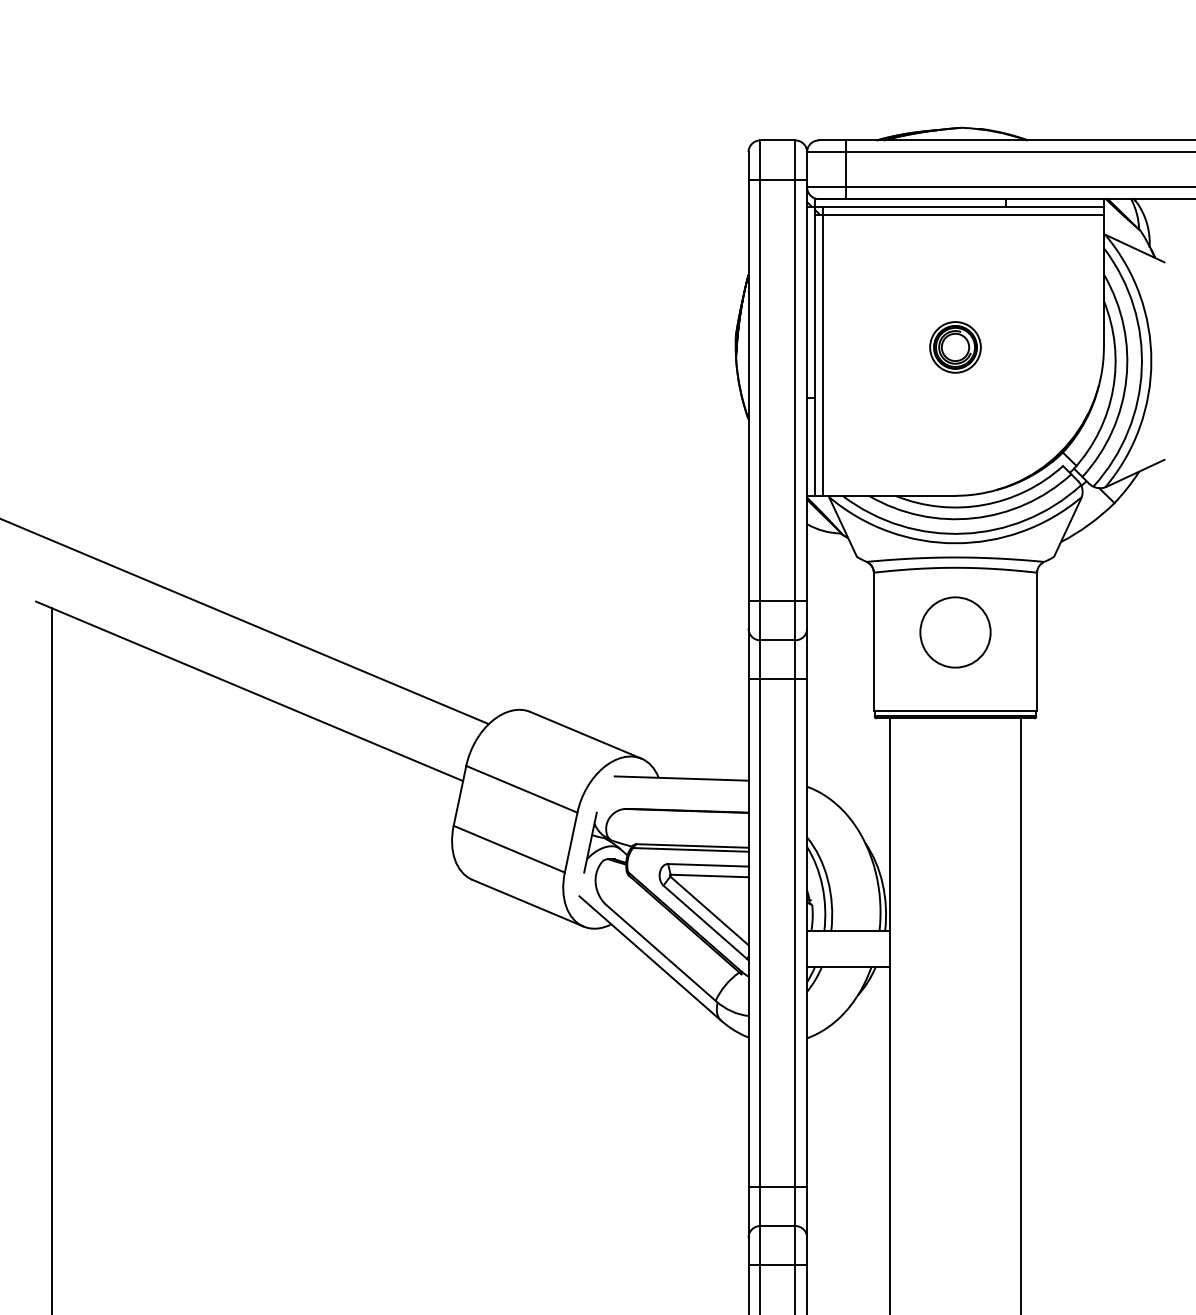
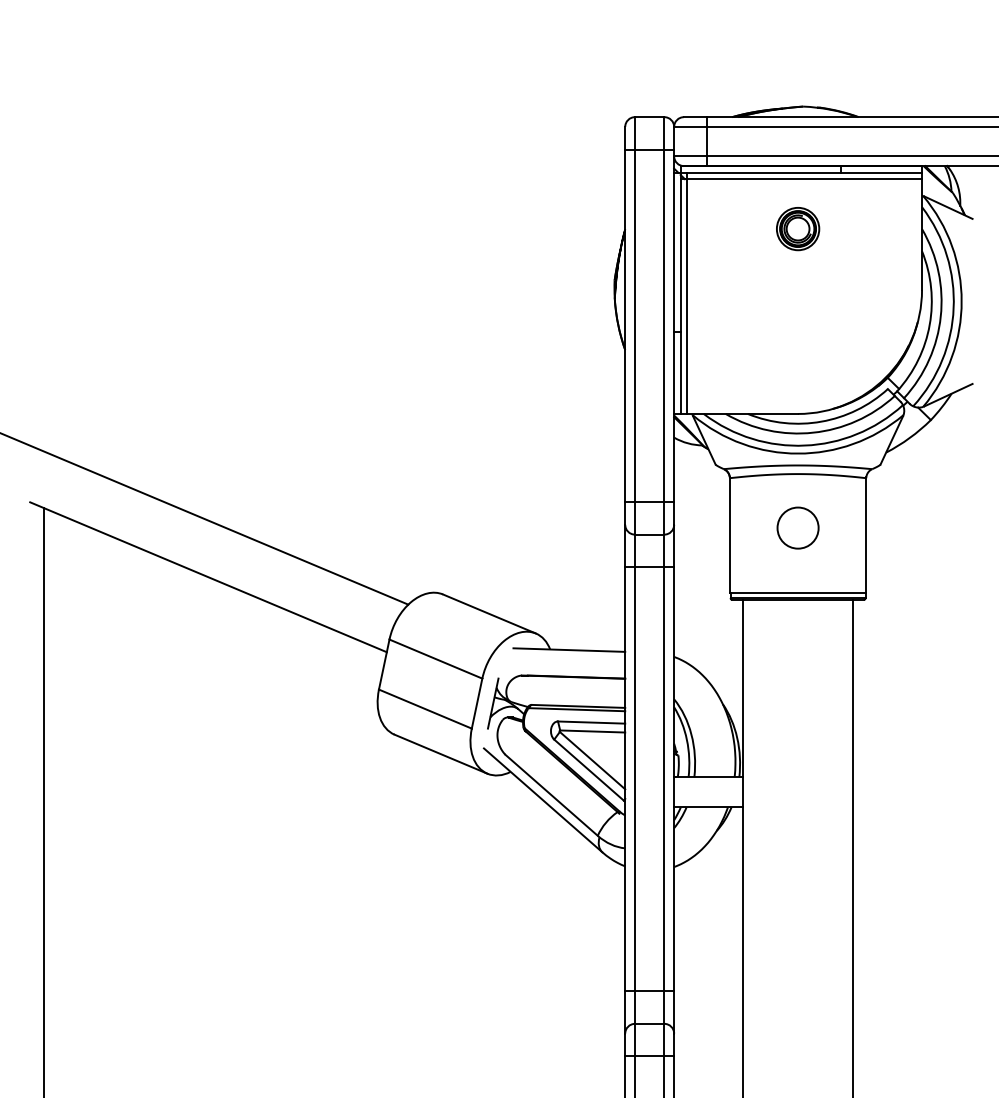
part: (955, 347) -> (798, 229), moved
circle: (955, 632) -> (798, 528), size x0.7

